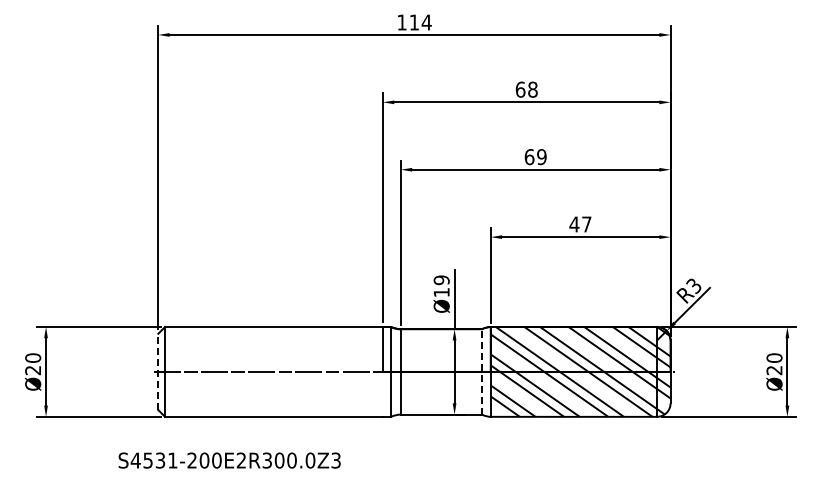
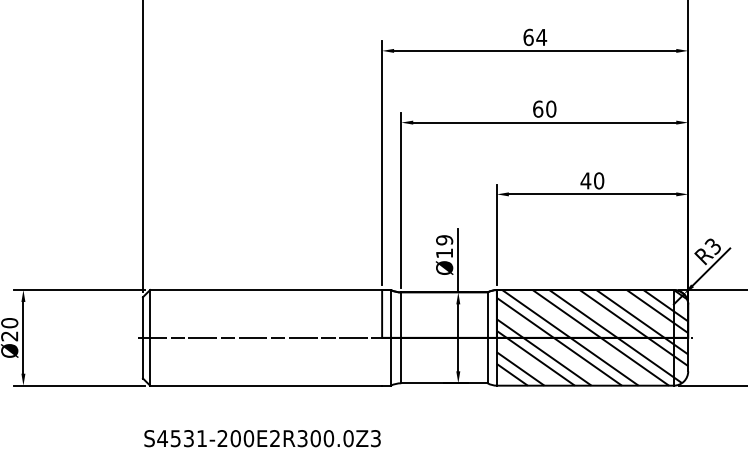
text: (532, 89) -> (541, 37), 68 -> 64
text: (541, 157) -> (550, 109), 69 -> 60
text: (586, 224) -> (598, 180), 47 -> 40
line: (158, 371) -> (143, 337), dashed -> solid
line: (482, 371) -> (488, 337), dashed -> solid
text: (229, 460) -> (262, 438), moved

